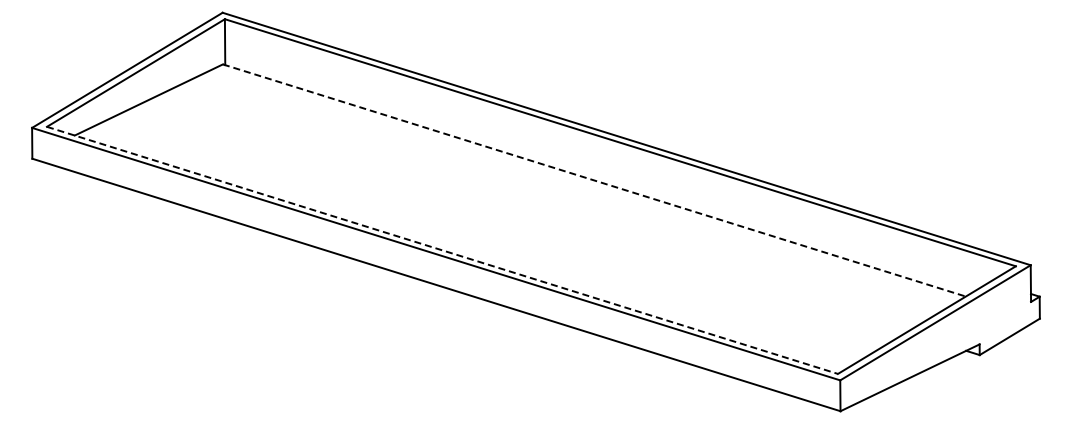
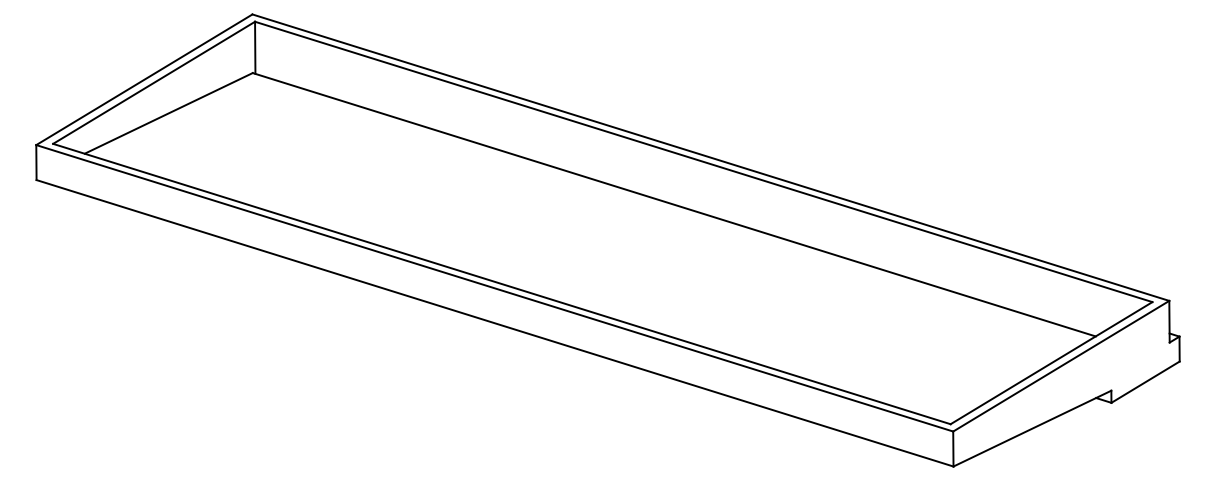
line: (594, 180) -> (674, 204), dashed -> solid
line: (442, 250) -> (501, 284), dashed -> solid

